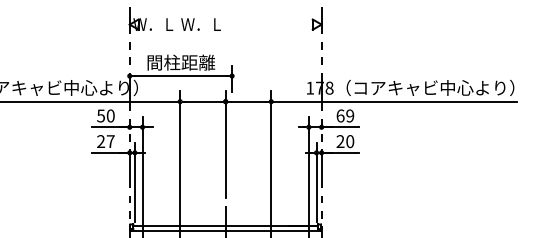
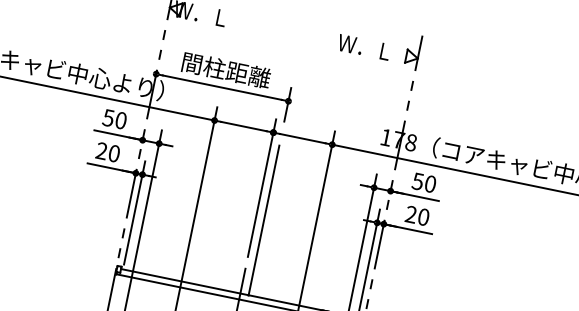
text: (200, 24) -> (363, 47), moved
text: (345, 115) -> (424, 182), 69 -> 50
text: (110, 141) -> (114, 153), 27 -> 20
line: (232, 168) -> (264, 220), added

